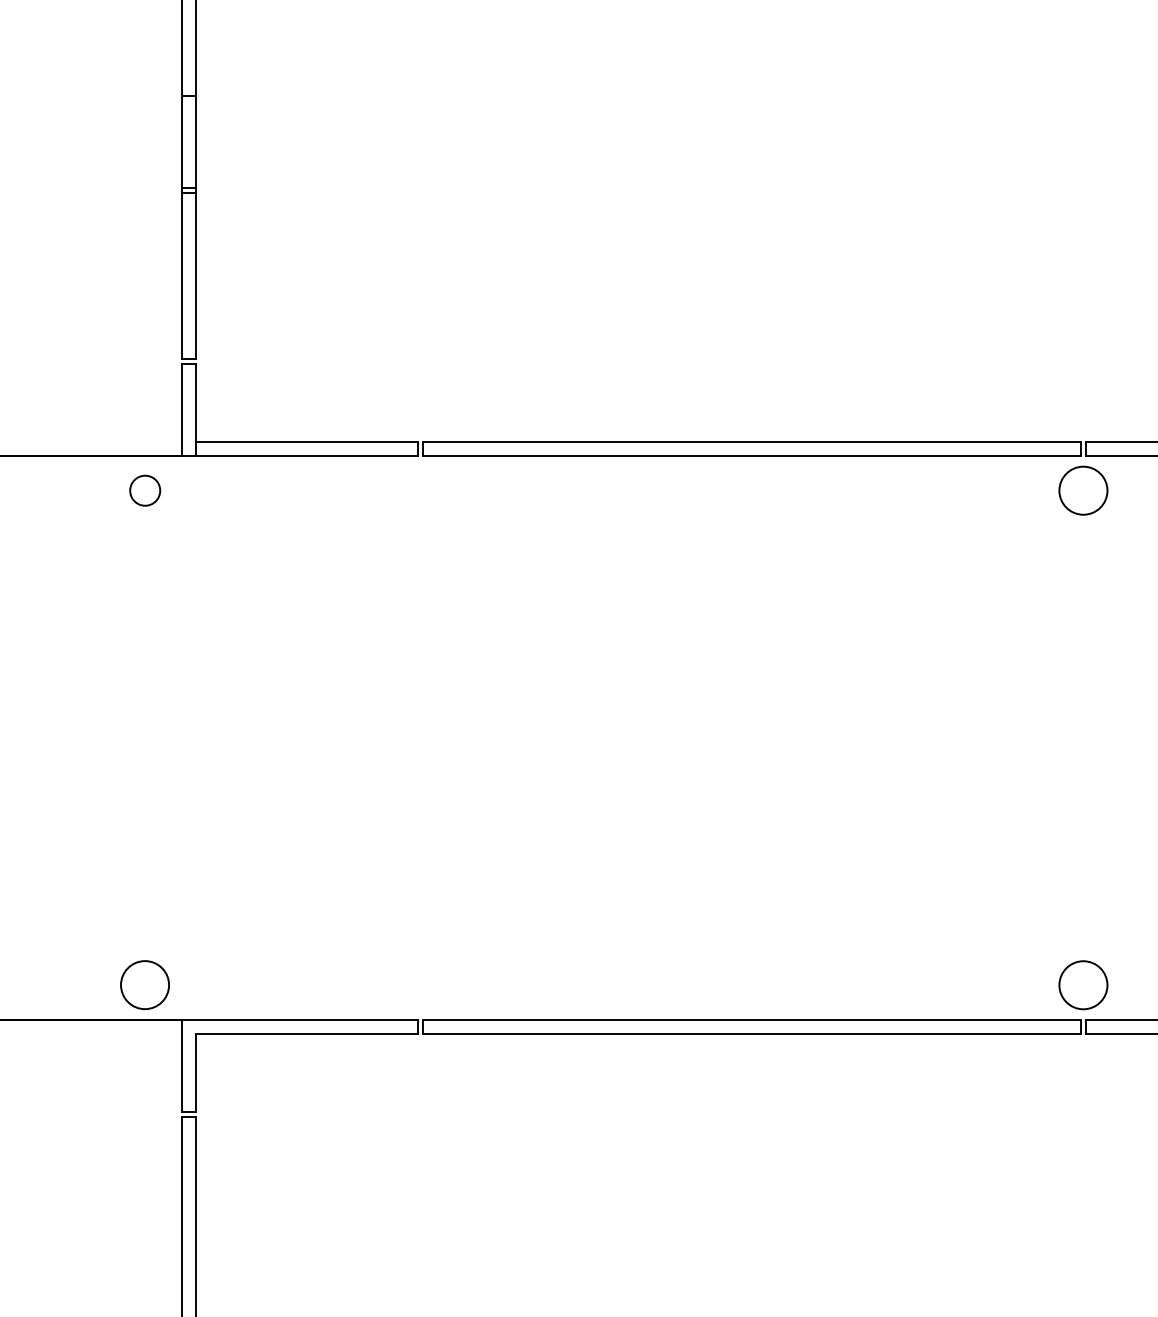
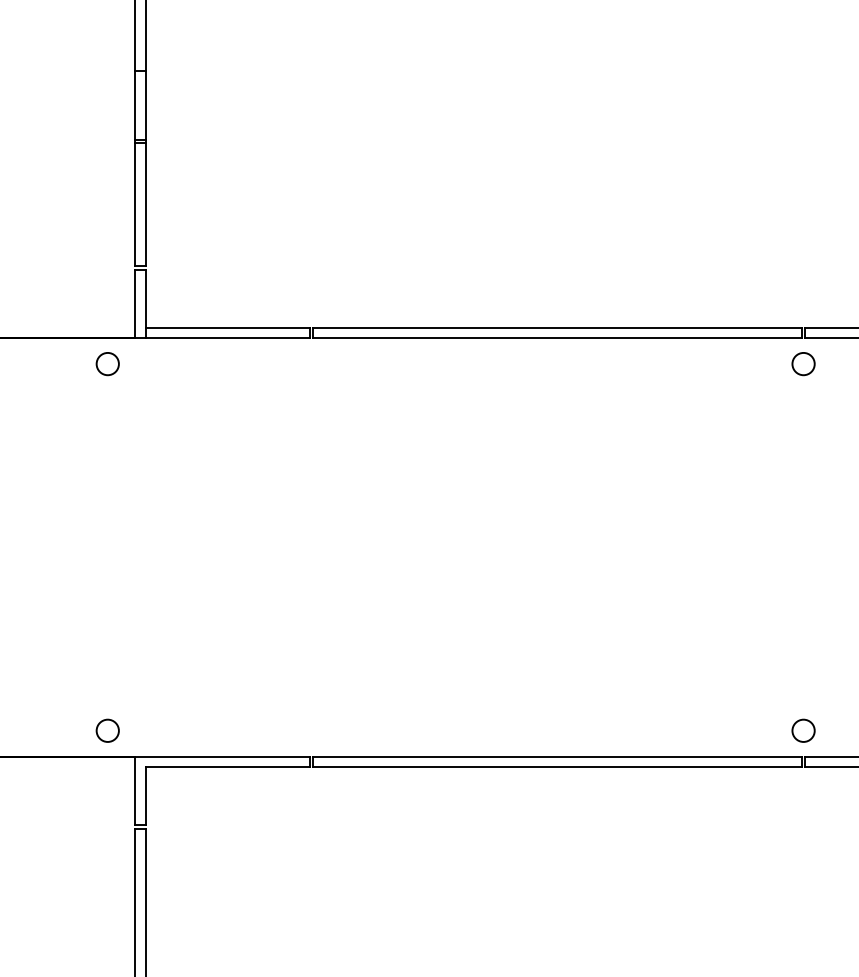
circle: (1083, 490) -> (803, 363), size x0.62
circle: (145, 985) -> (108, 731), size x0.62
circle: (1083, 985) -> (803, 731), size x0.62

